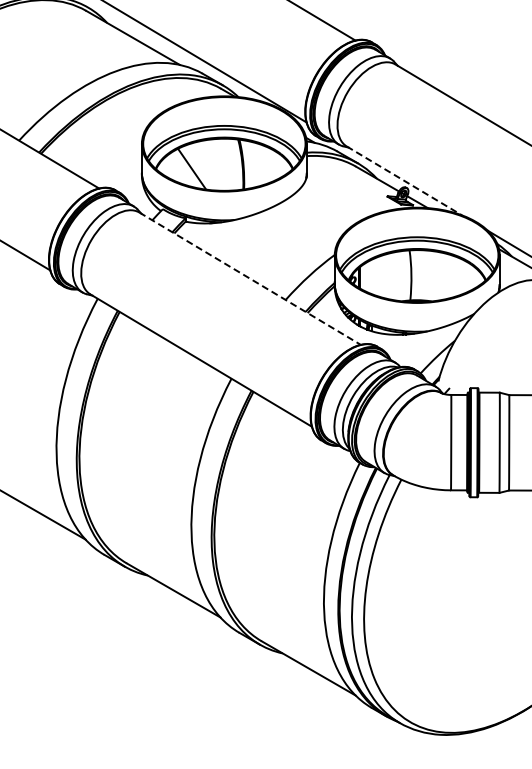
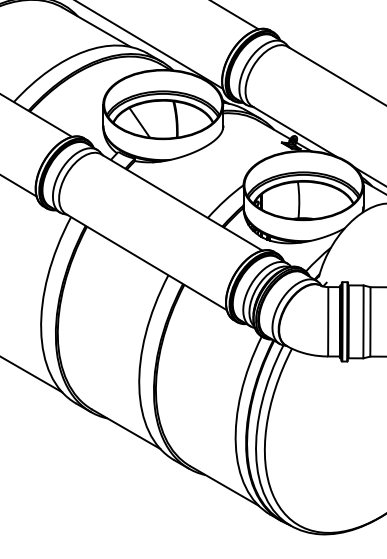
line: (404, 181) -> (294, 131), dashed -> solid
line: (250, 278) -> (182, 202), dashed -> solid

